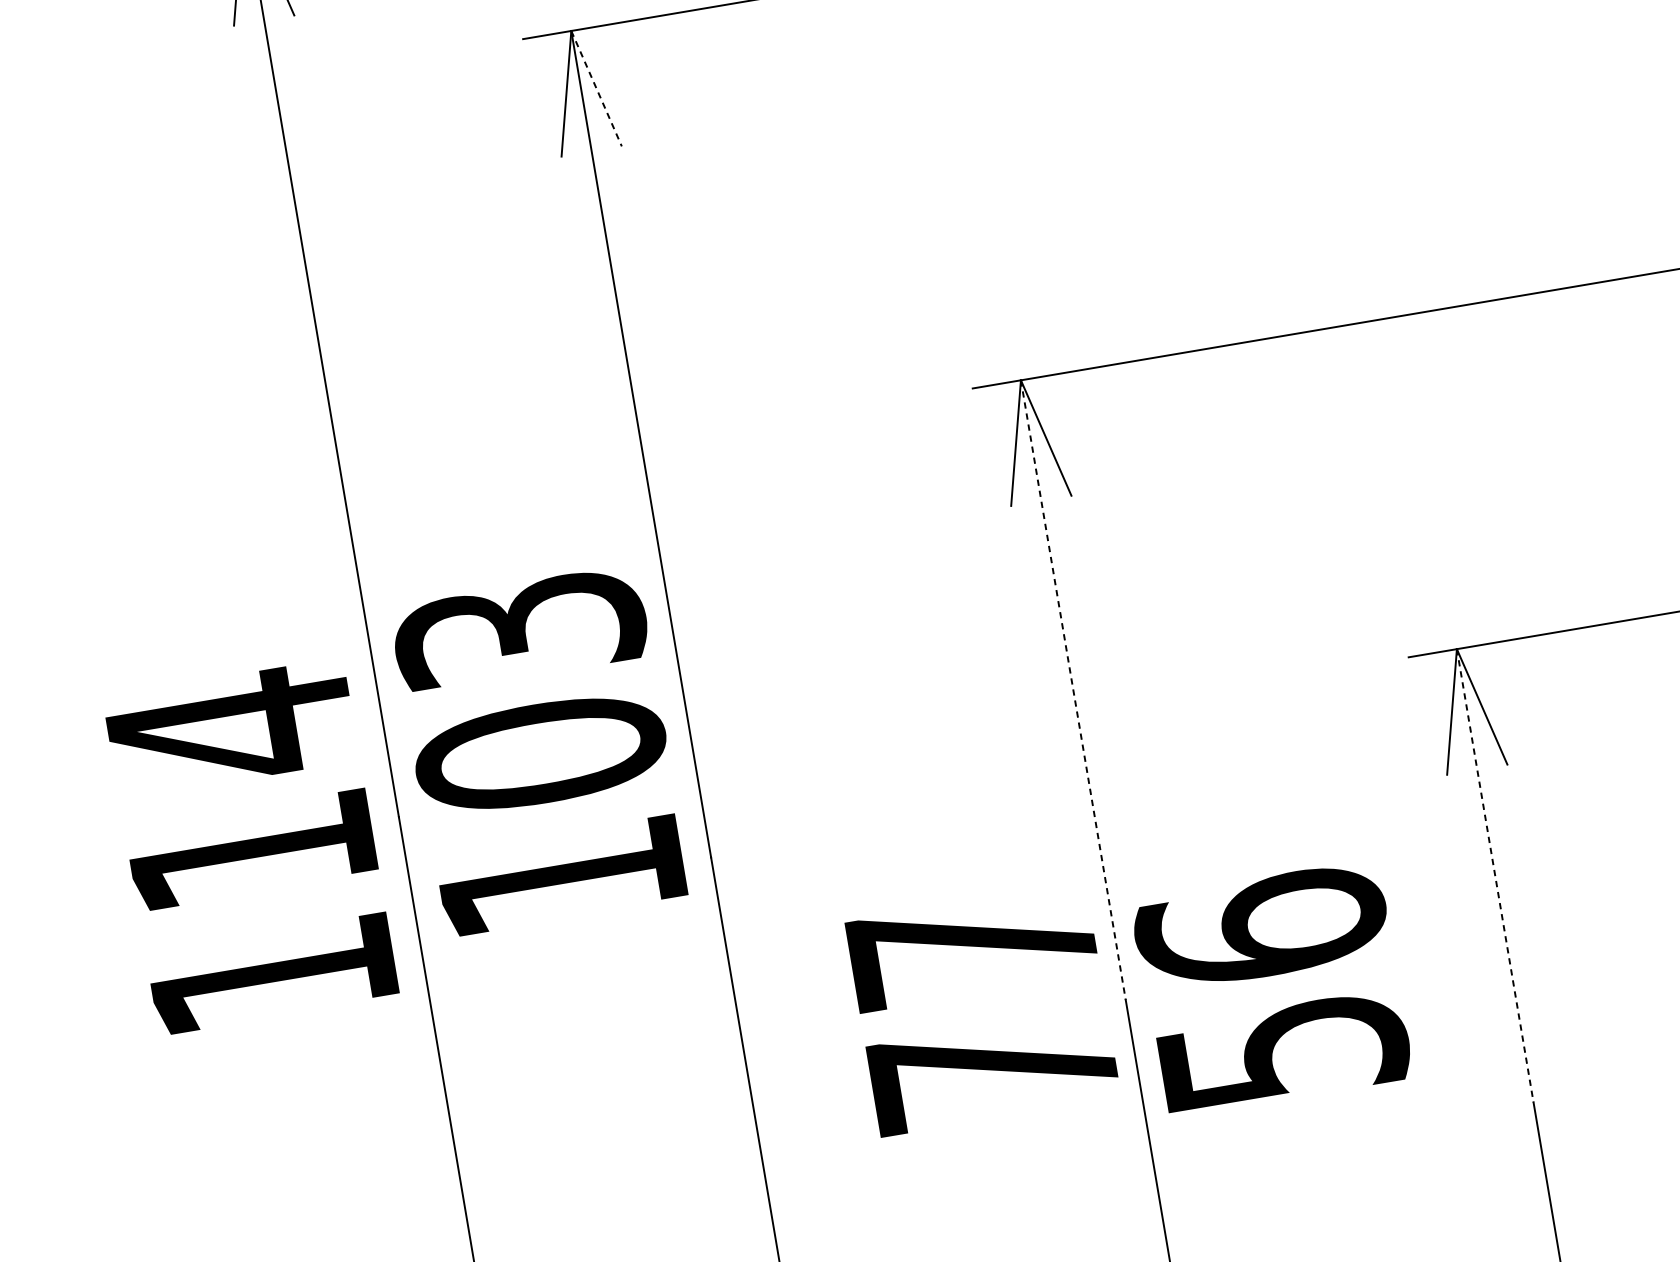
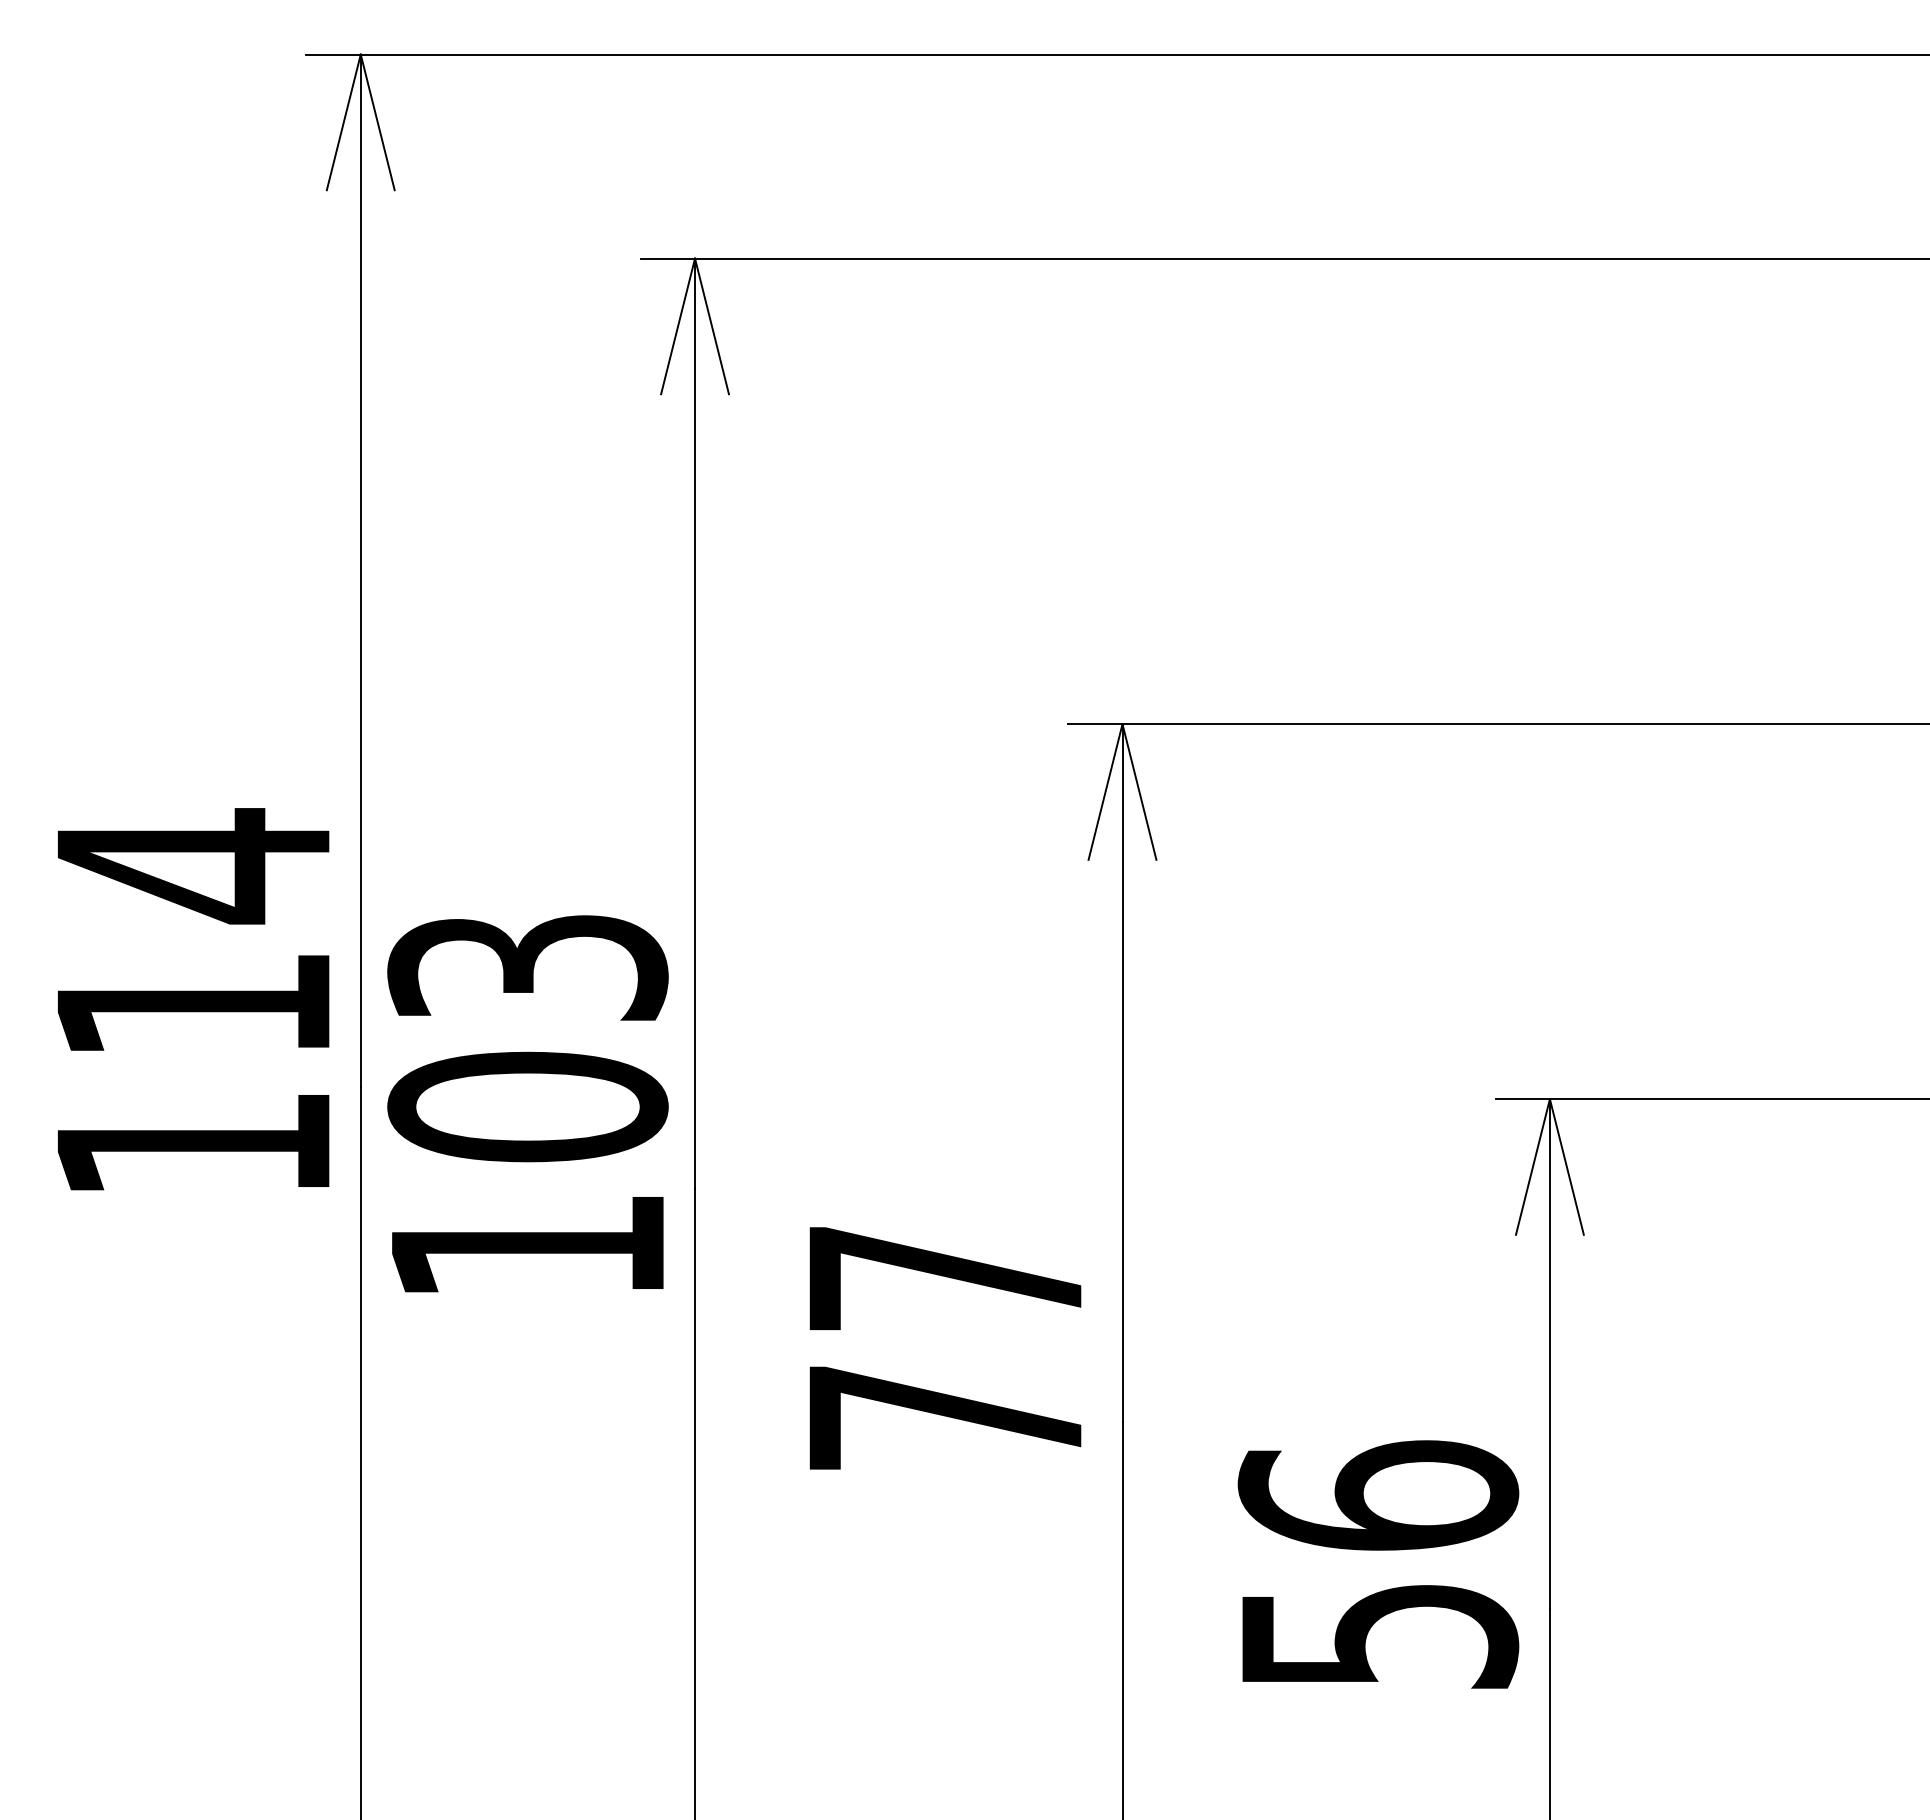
line: (597, 88) -> (712, 326), dashed -> solid
line: (1073, 690) -> (1122, 1073), dashed -> solid
text: (539, 750) -> (527, 1103), moved
text: (251, 847) -> (193, 999), moved
line: (1494, 876) -> (1549, 1354), dashed -> solid
text: (1271, 988) -> (1378, 1564), moved
text: (983, 1010) -> (945, 1348), moved

